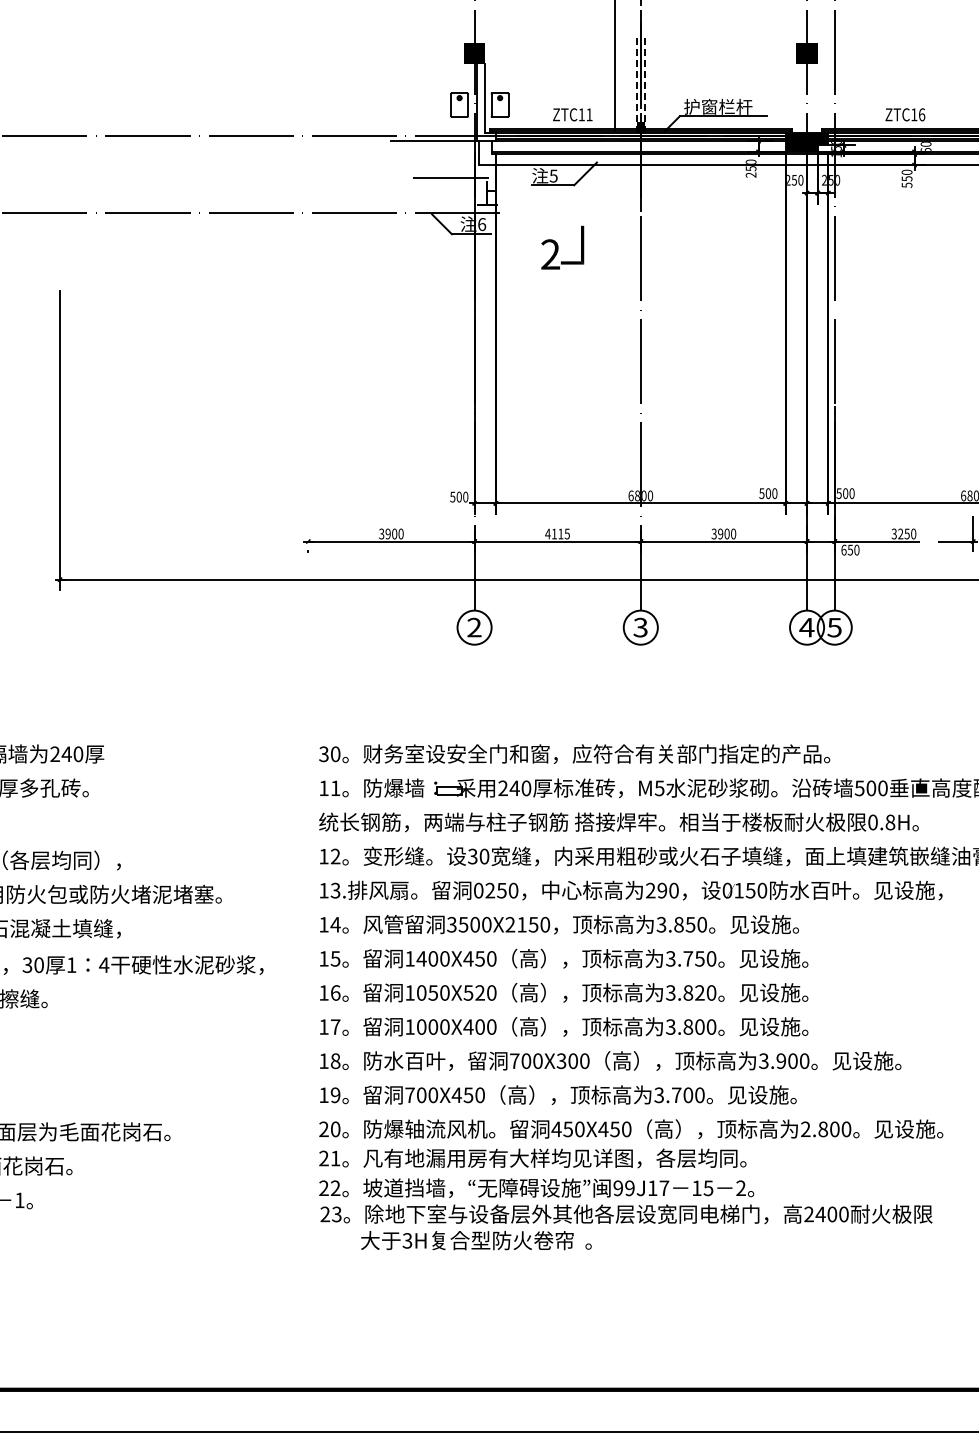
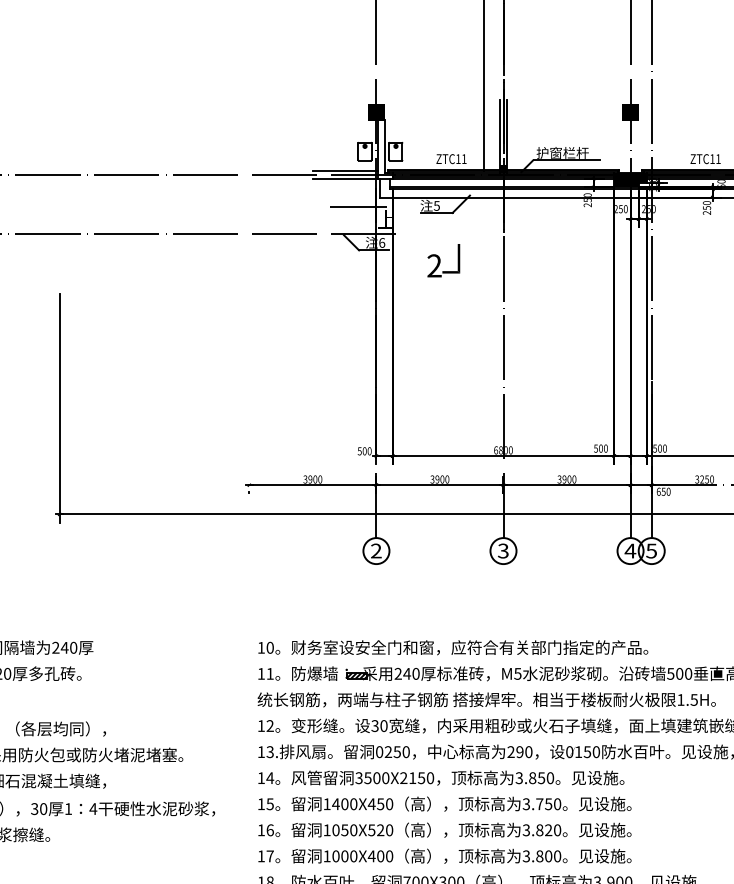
line: (636, 85) -> (500, 136), dashed -> solid
line: (645, 85) -> (507, 136), dashed -> solid
text: (922, 114) -> (718, 158), ZTC16 -> ZTC11
line: (434, 130) -> (345, 171), added
text: (906, 184) -> (706, 212), 550 -> 250
text: (557, 533) -> (439, 479), 4115 -> 3900
text: (323, 754) -> (260, 648), 30 -> 10
hatch: (449, 790) -> (357, 675), added
text: (881, 822) -> (687, 699), 0.8H -> 1.5H

